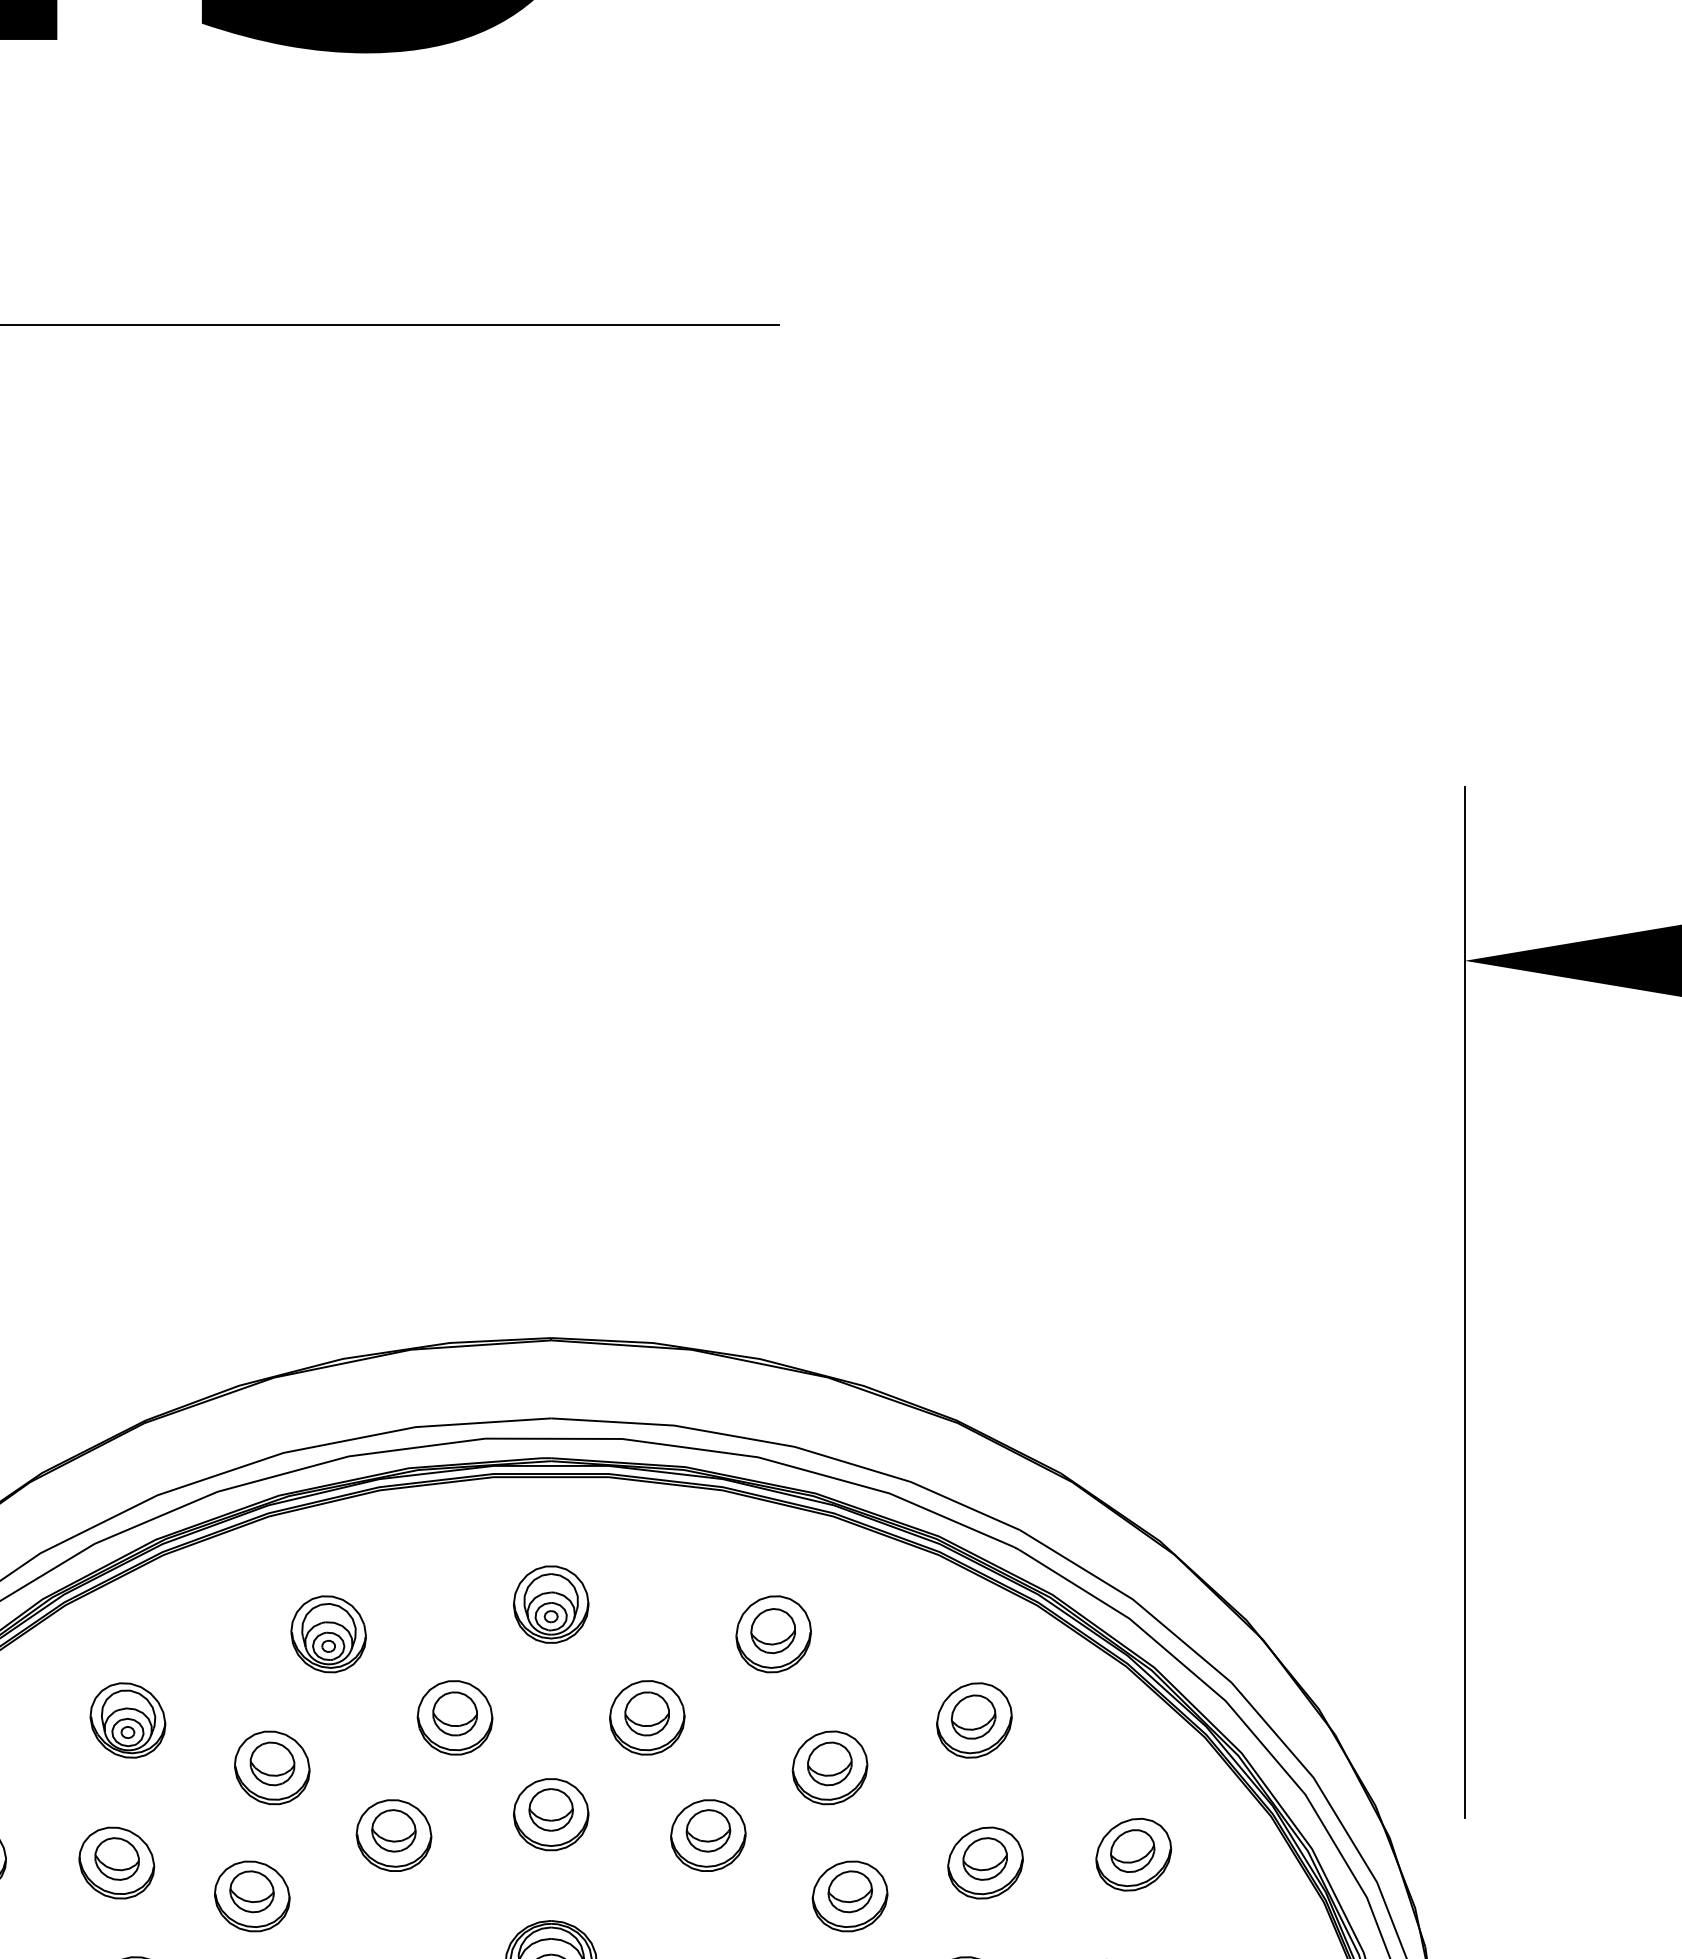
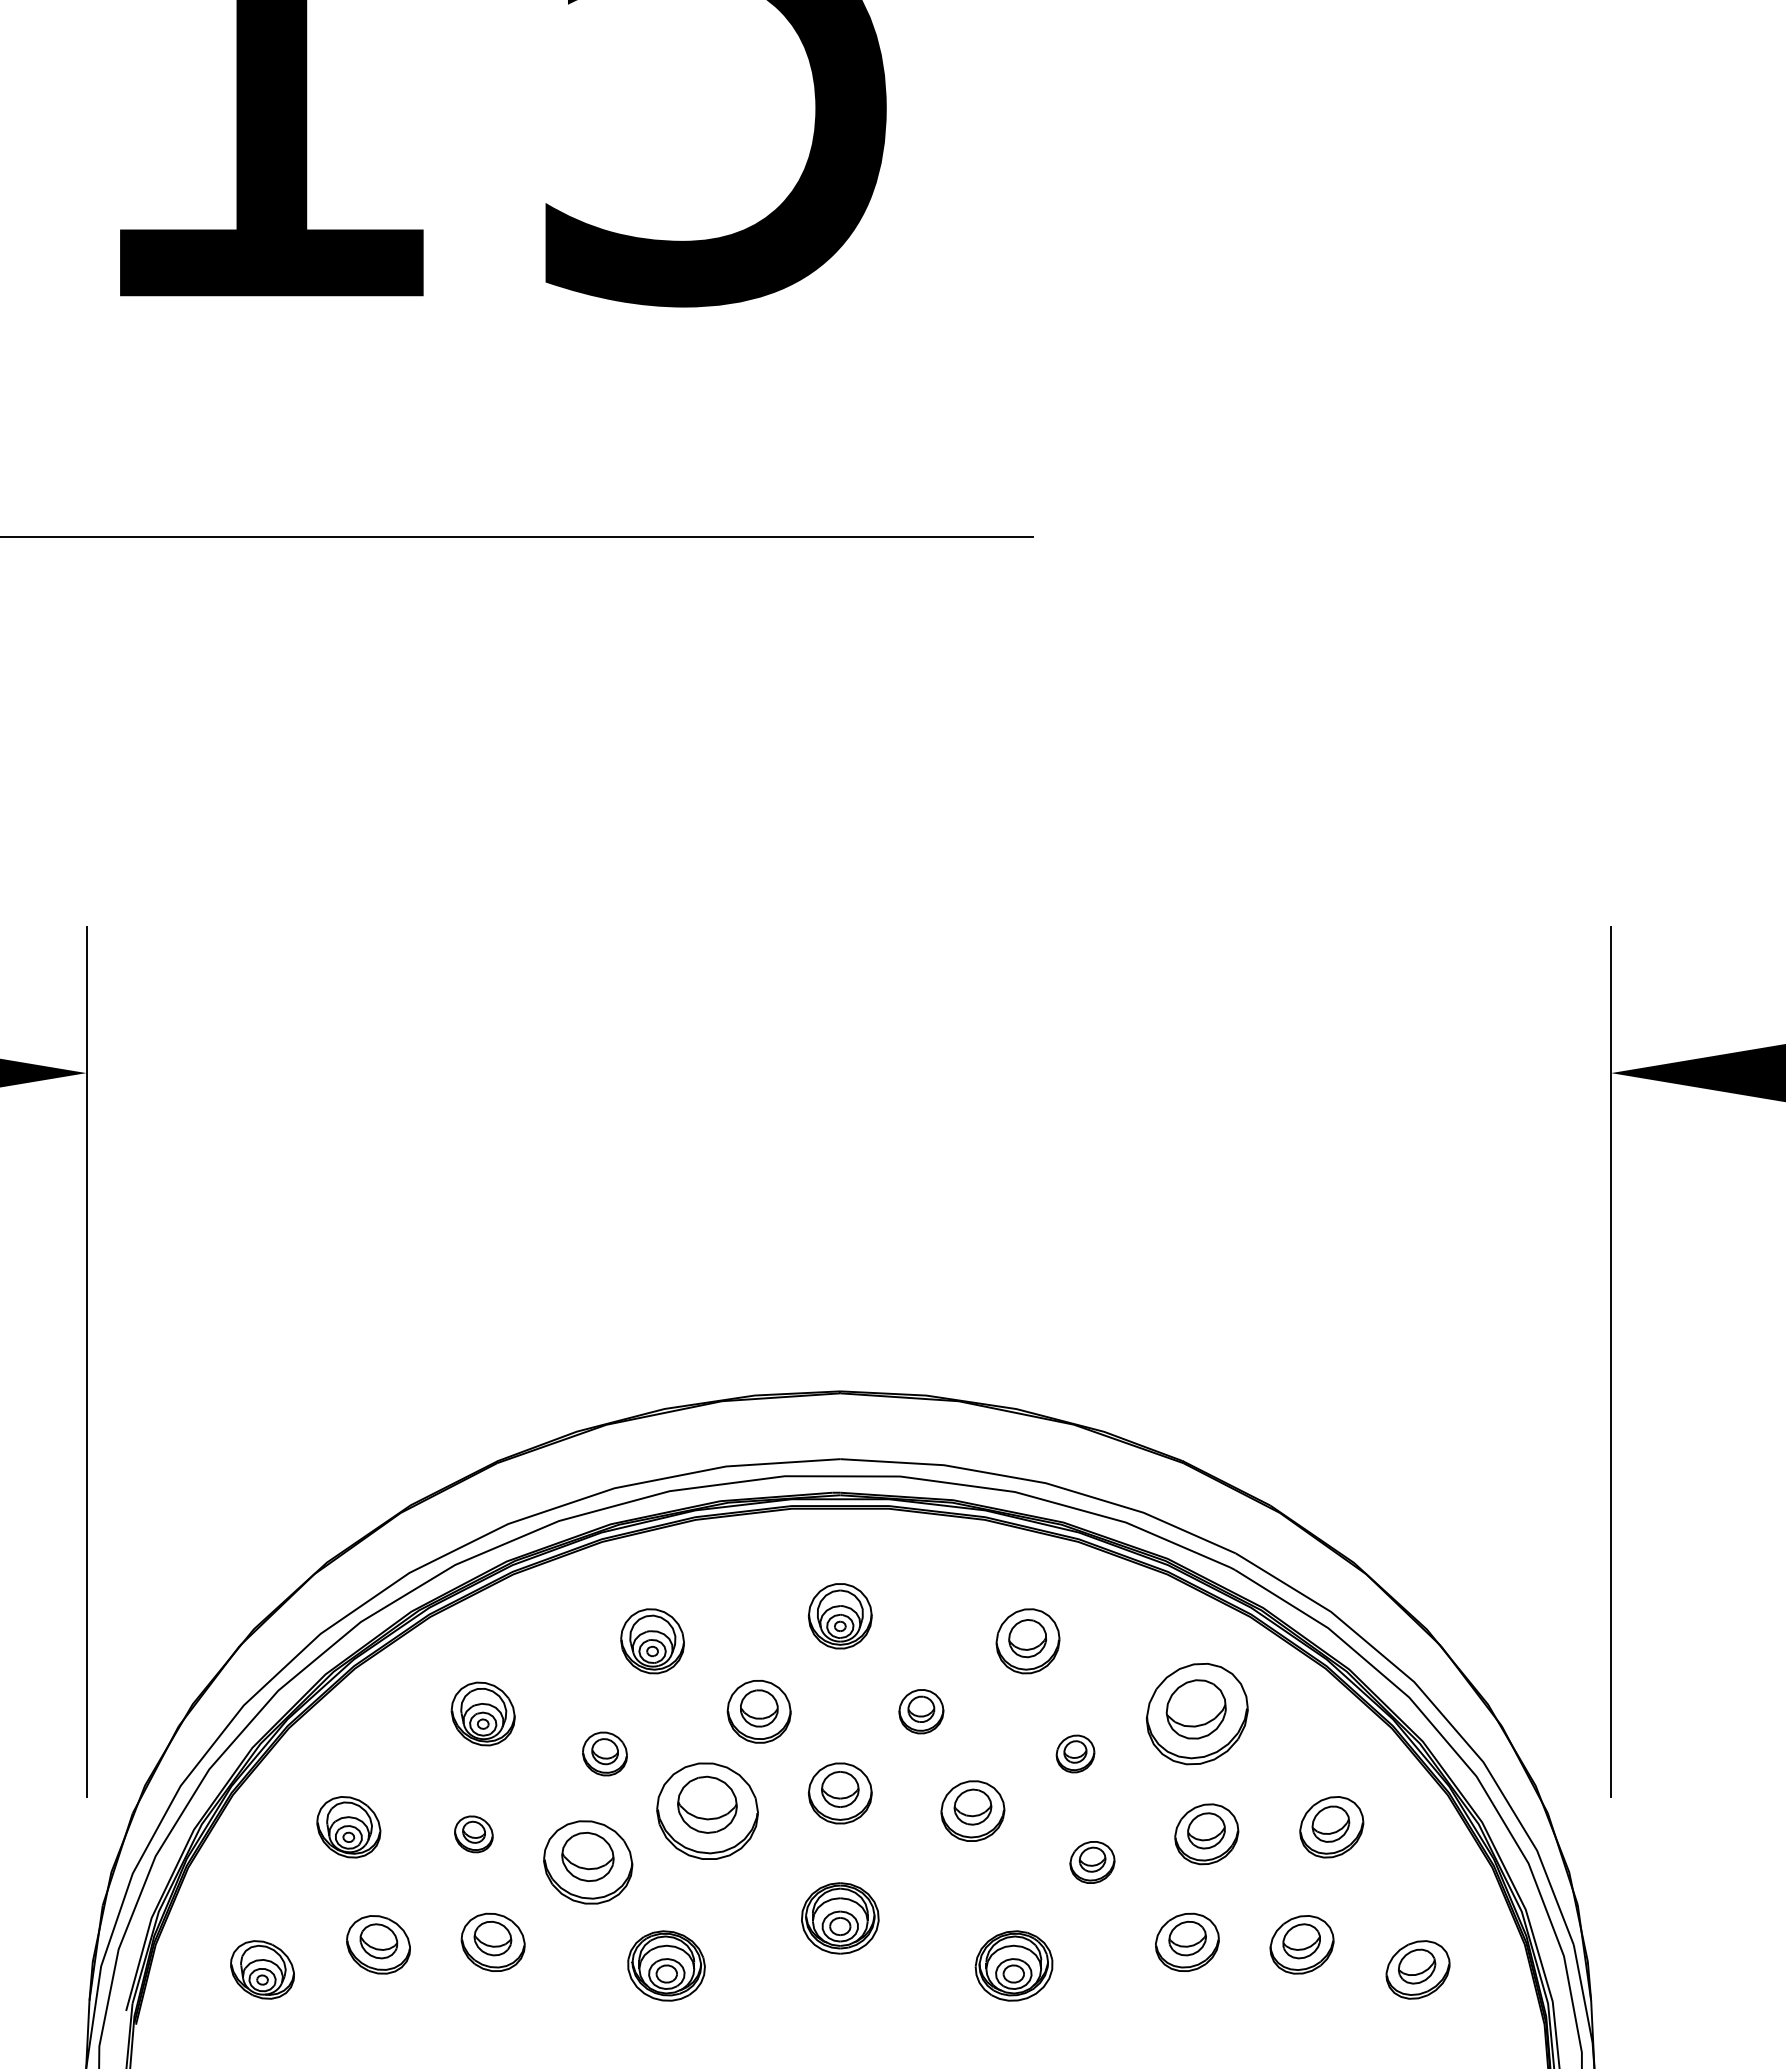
part: (647, 1717) -> (921, 1711), size x0.7
part: (974, 1719) -> (1197, 1713), size x1.6
part: (271, 1767) -> (604, 1753), size x0.7
part: (829, 1767) -> (1075, 1753), size x0.6
part: (393, 1834) -> (707, 1810), size x1.6
part: (116, 1863) -> (473, 1834), size x0.6
part: (251, 1896) -> (587, 1862), size x1.4
part: (850, 1896) -> (1092, 1862), size x0.7

